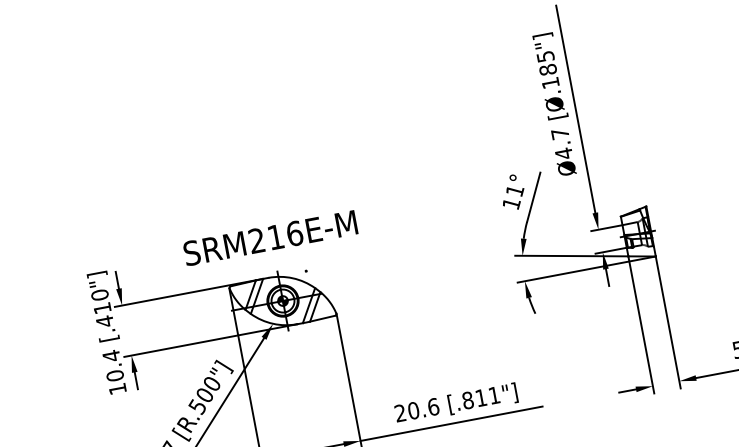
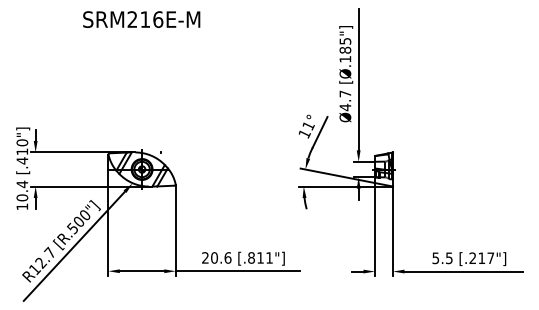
text: (270, 238) -> (141, 19), moved

